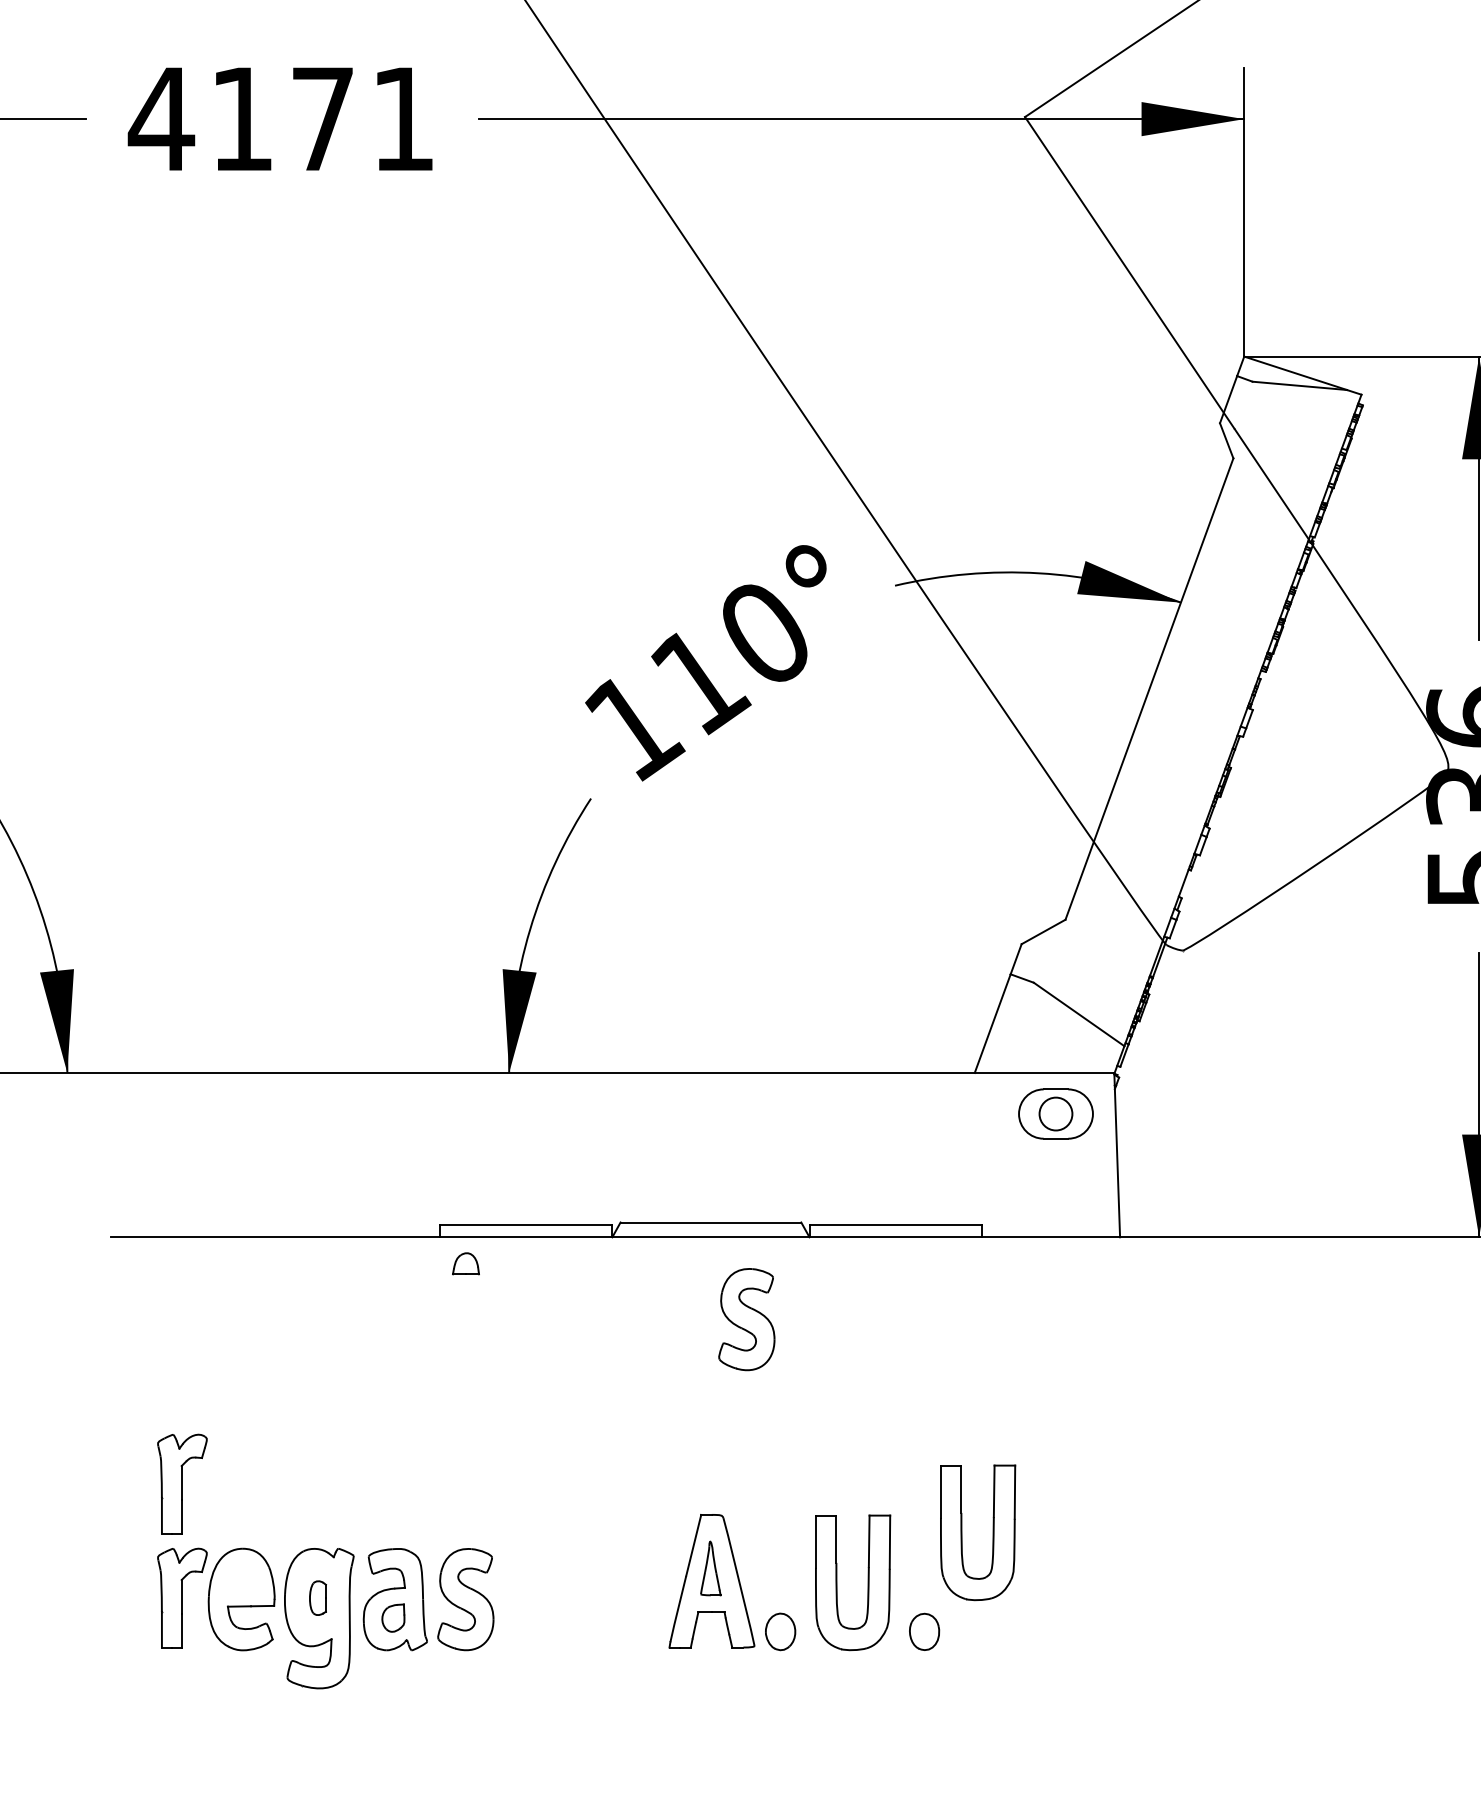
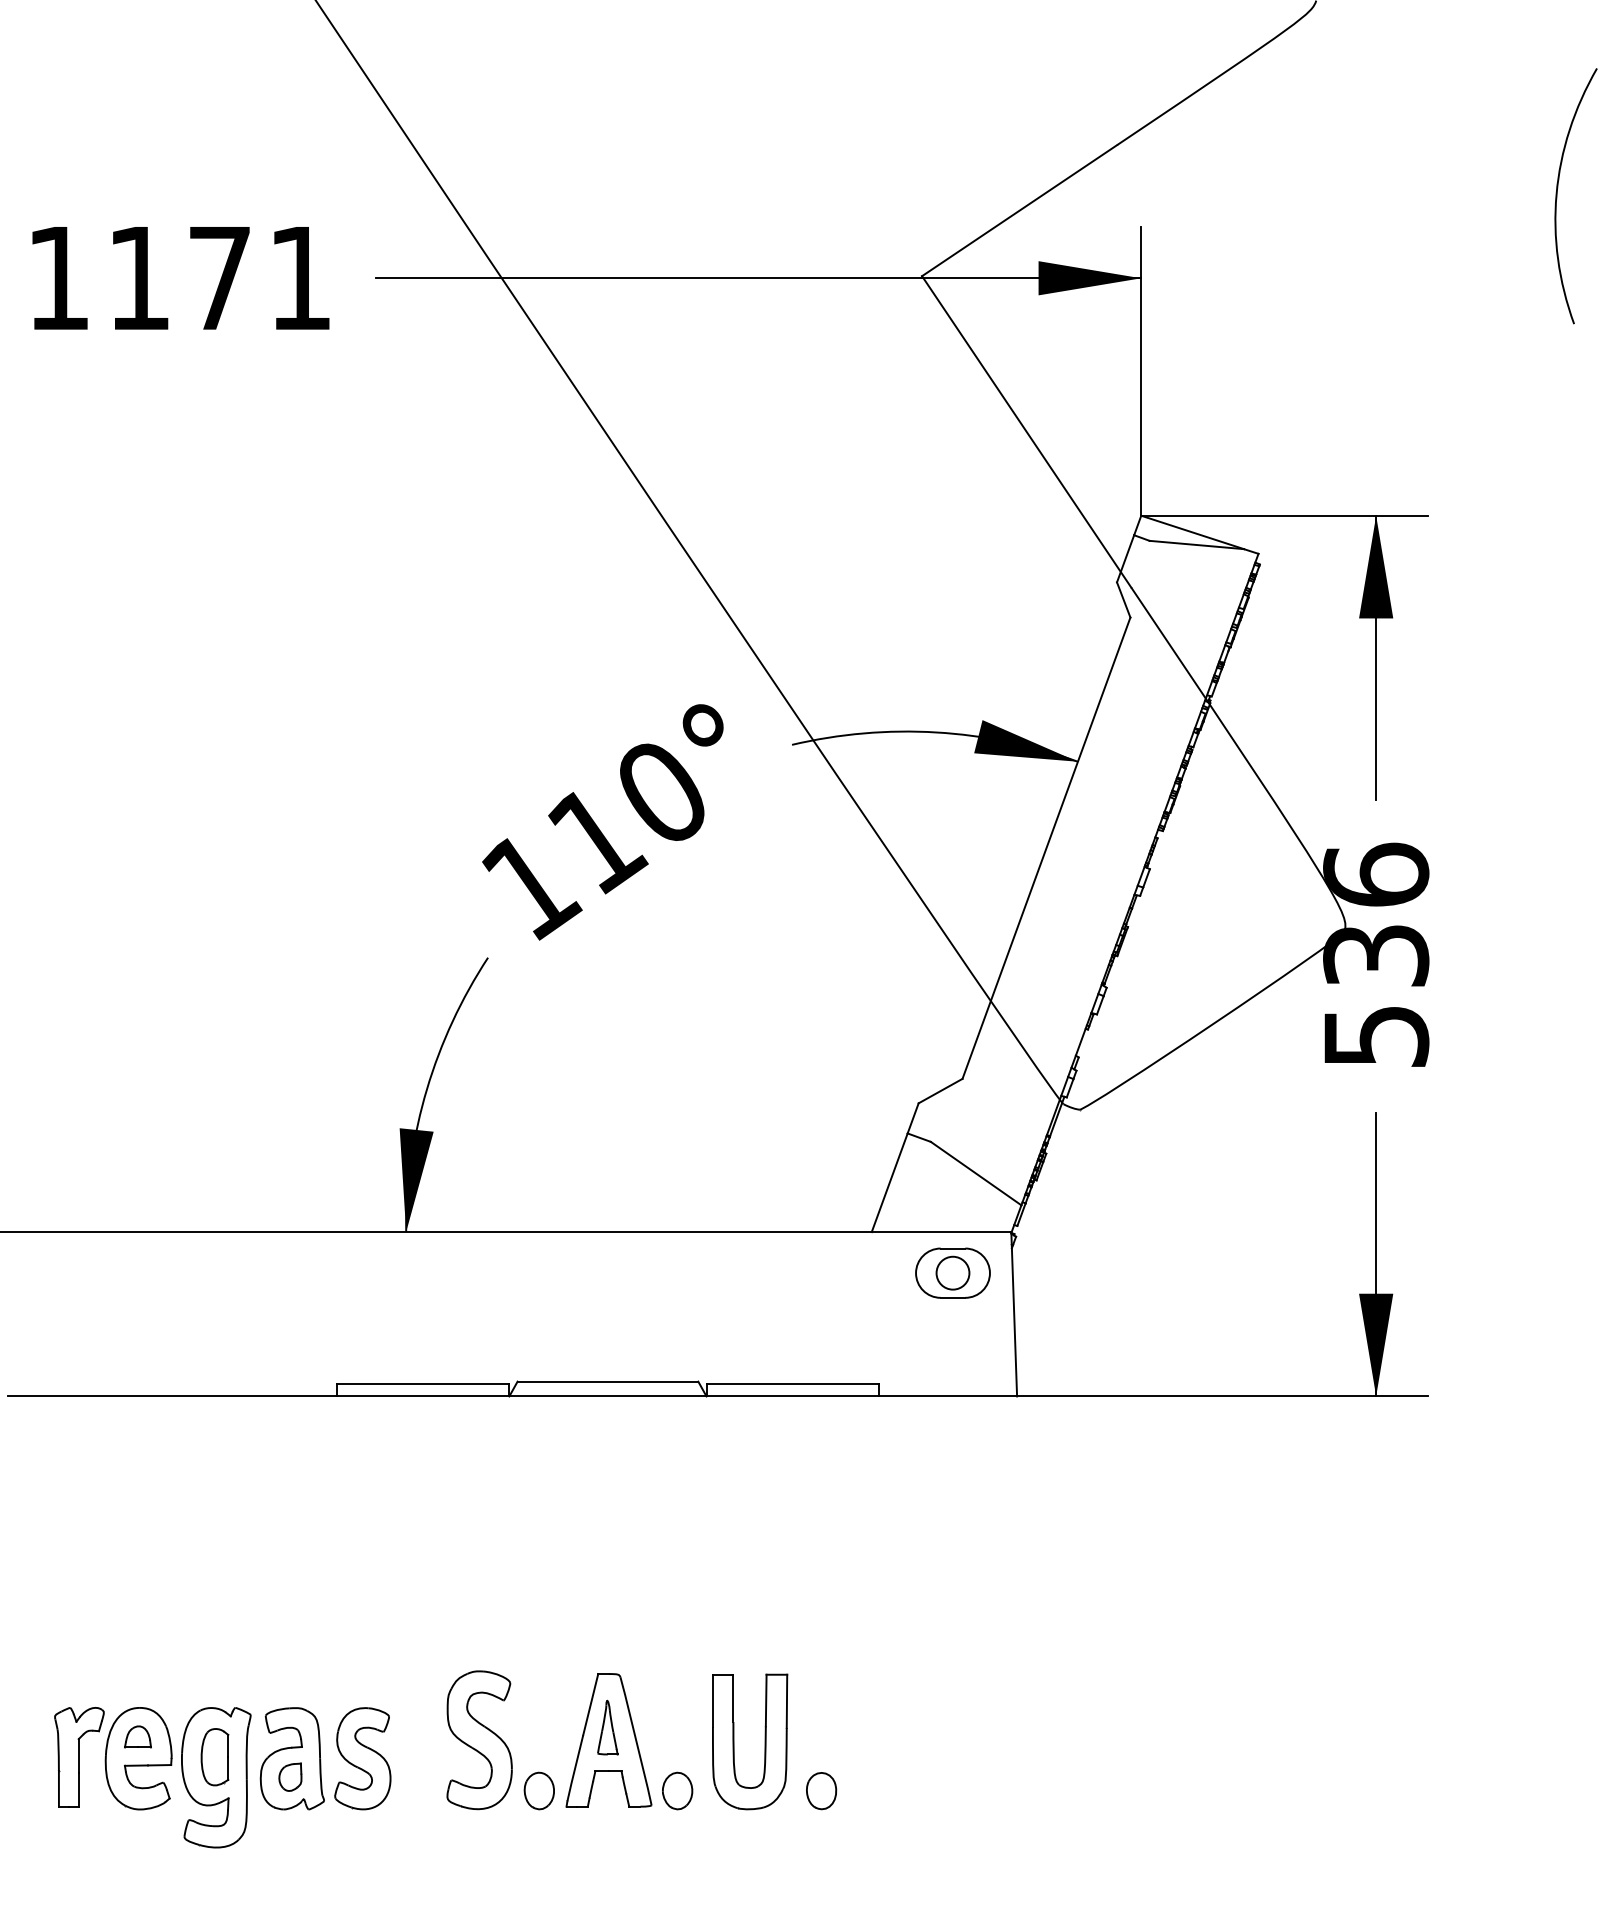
text: (161, 119) -> (58, 278), 4171 -> 1171
part: (465, 1263) -> (137, 1736), moved
part: (746, 1319) -> (643, 1478), removed
part: (182, 1484) -> (79, 1643), removed
part: (992, 1532) -> (889, 1691), removed
part: (582, 1581) -> (479, 1740), added
part: (317, 1598) -> (214, 1757), size x1.67
part: (641, 1631) -> (538, 1790), added

